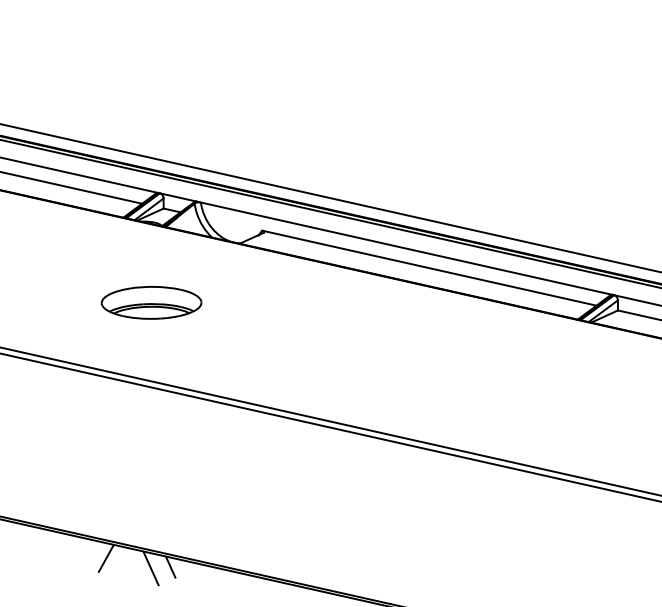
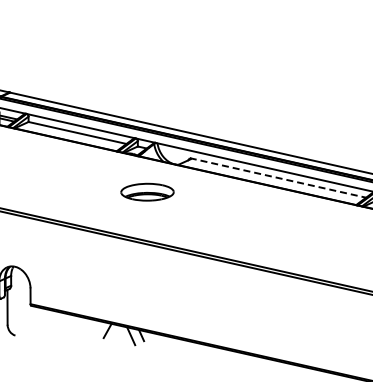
line: (430, 269) -> (278, 178), solid -> dashed
part: (151, 301) -> (147, 191), moved

